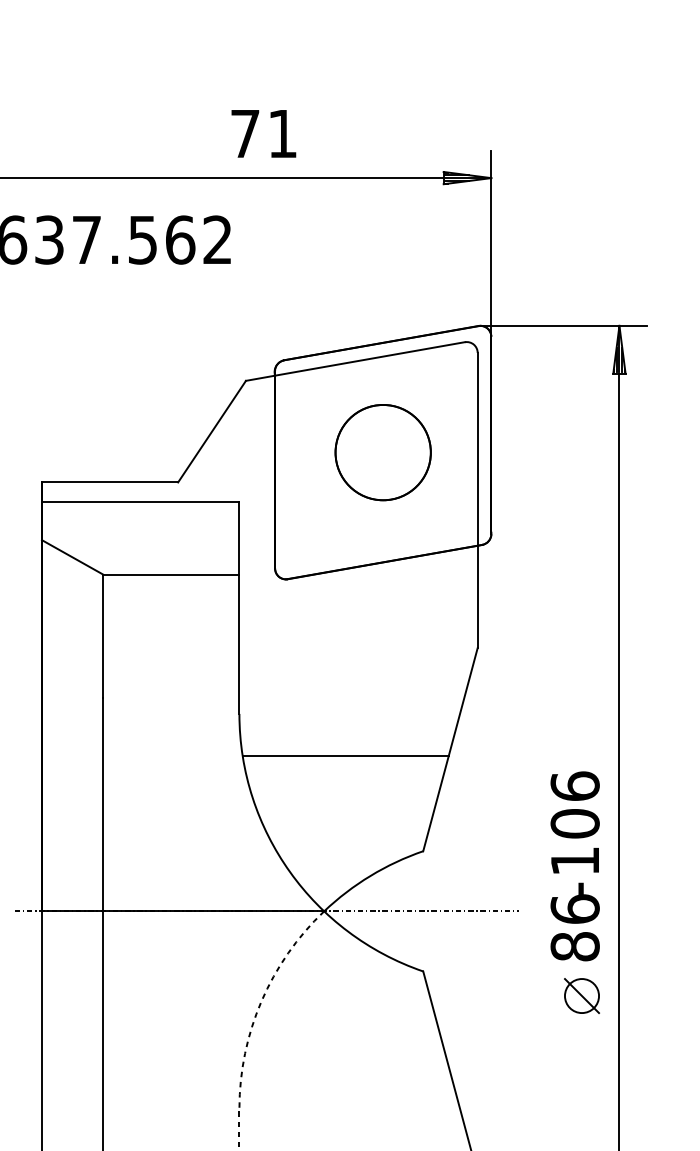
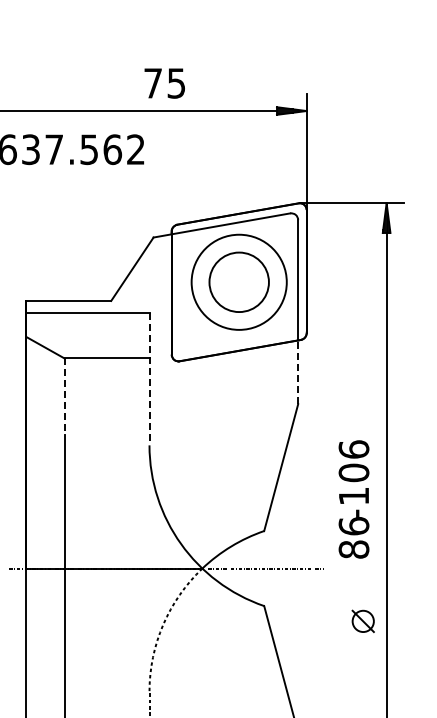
text: (281, 133) -> (175, 83), 71 -> 75
circle: (382, 452) -> (238, 282), size x1.6
line: (478, 597) -> (298, 372), solid -> dashed
line: (239, 608) -> (149, 379), solid -> dashed
line: (103, 637) -> (64, 397), solid -> dashed
line: (345, 755) -> (215, 471), removed
text: (574, 866) -> (353, 499), moved

